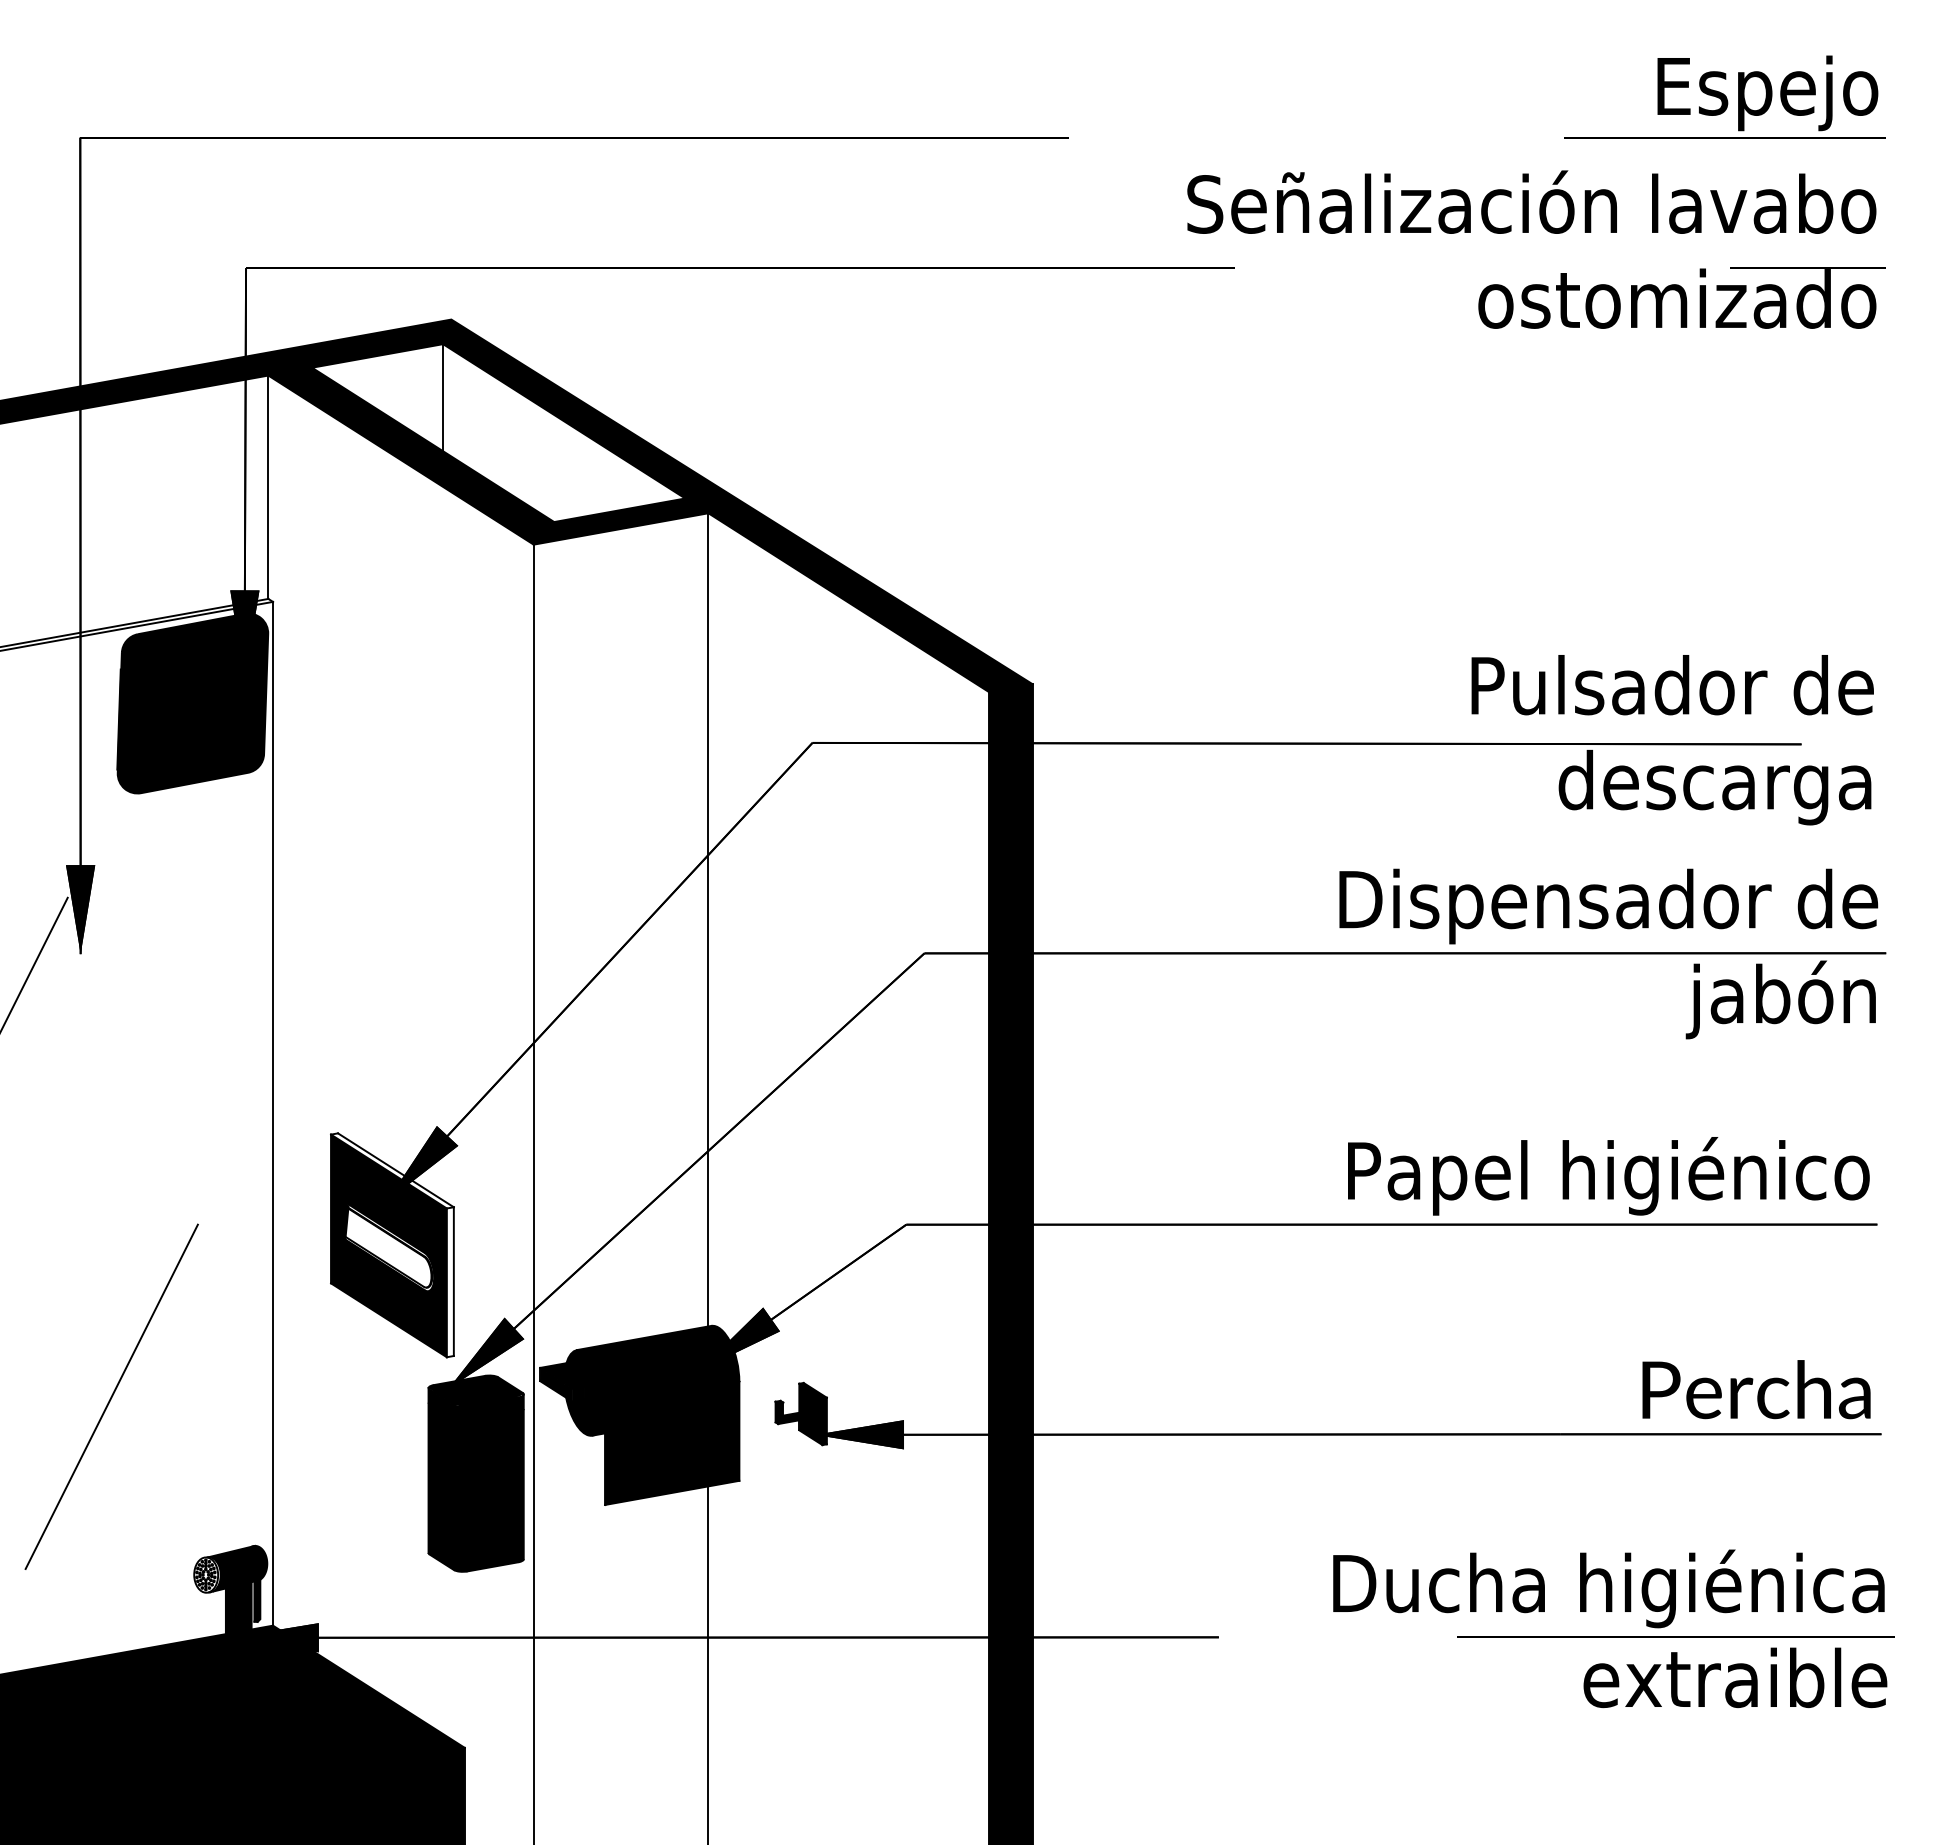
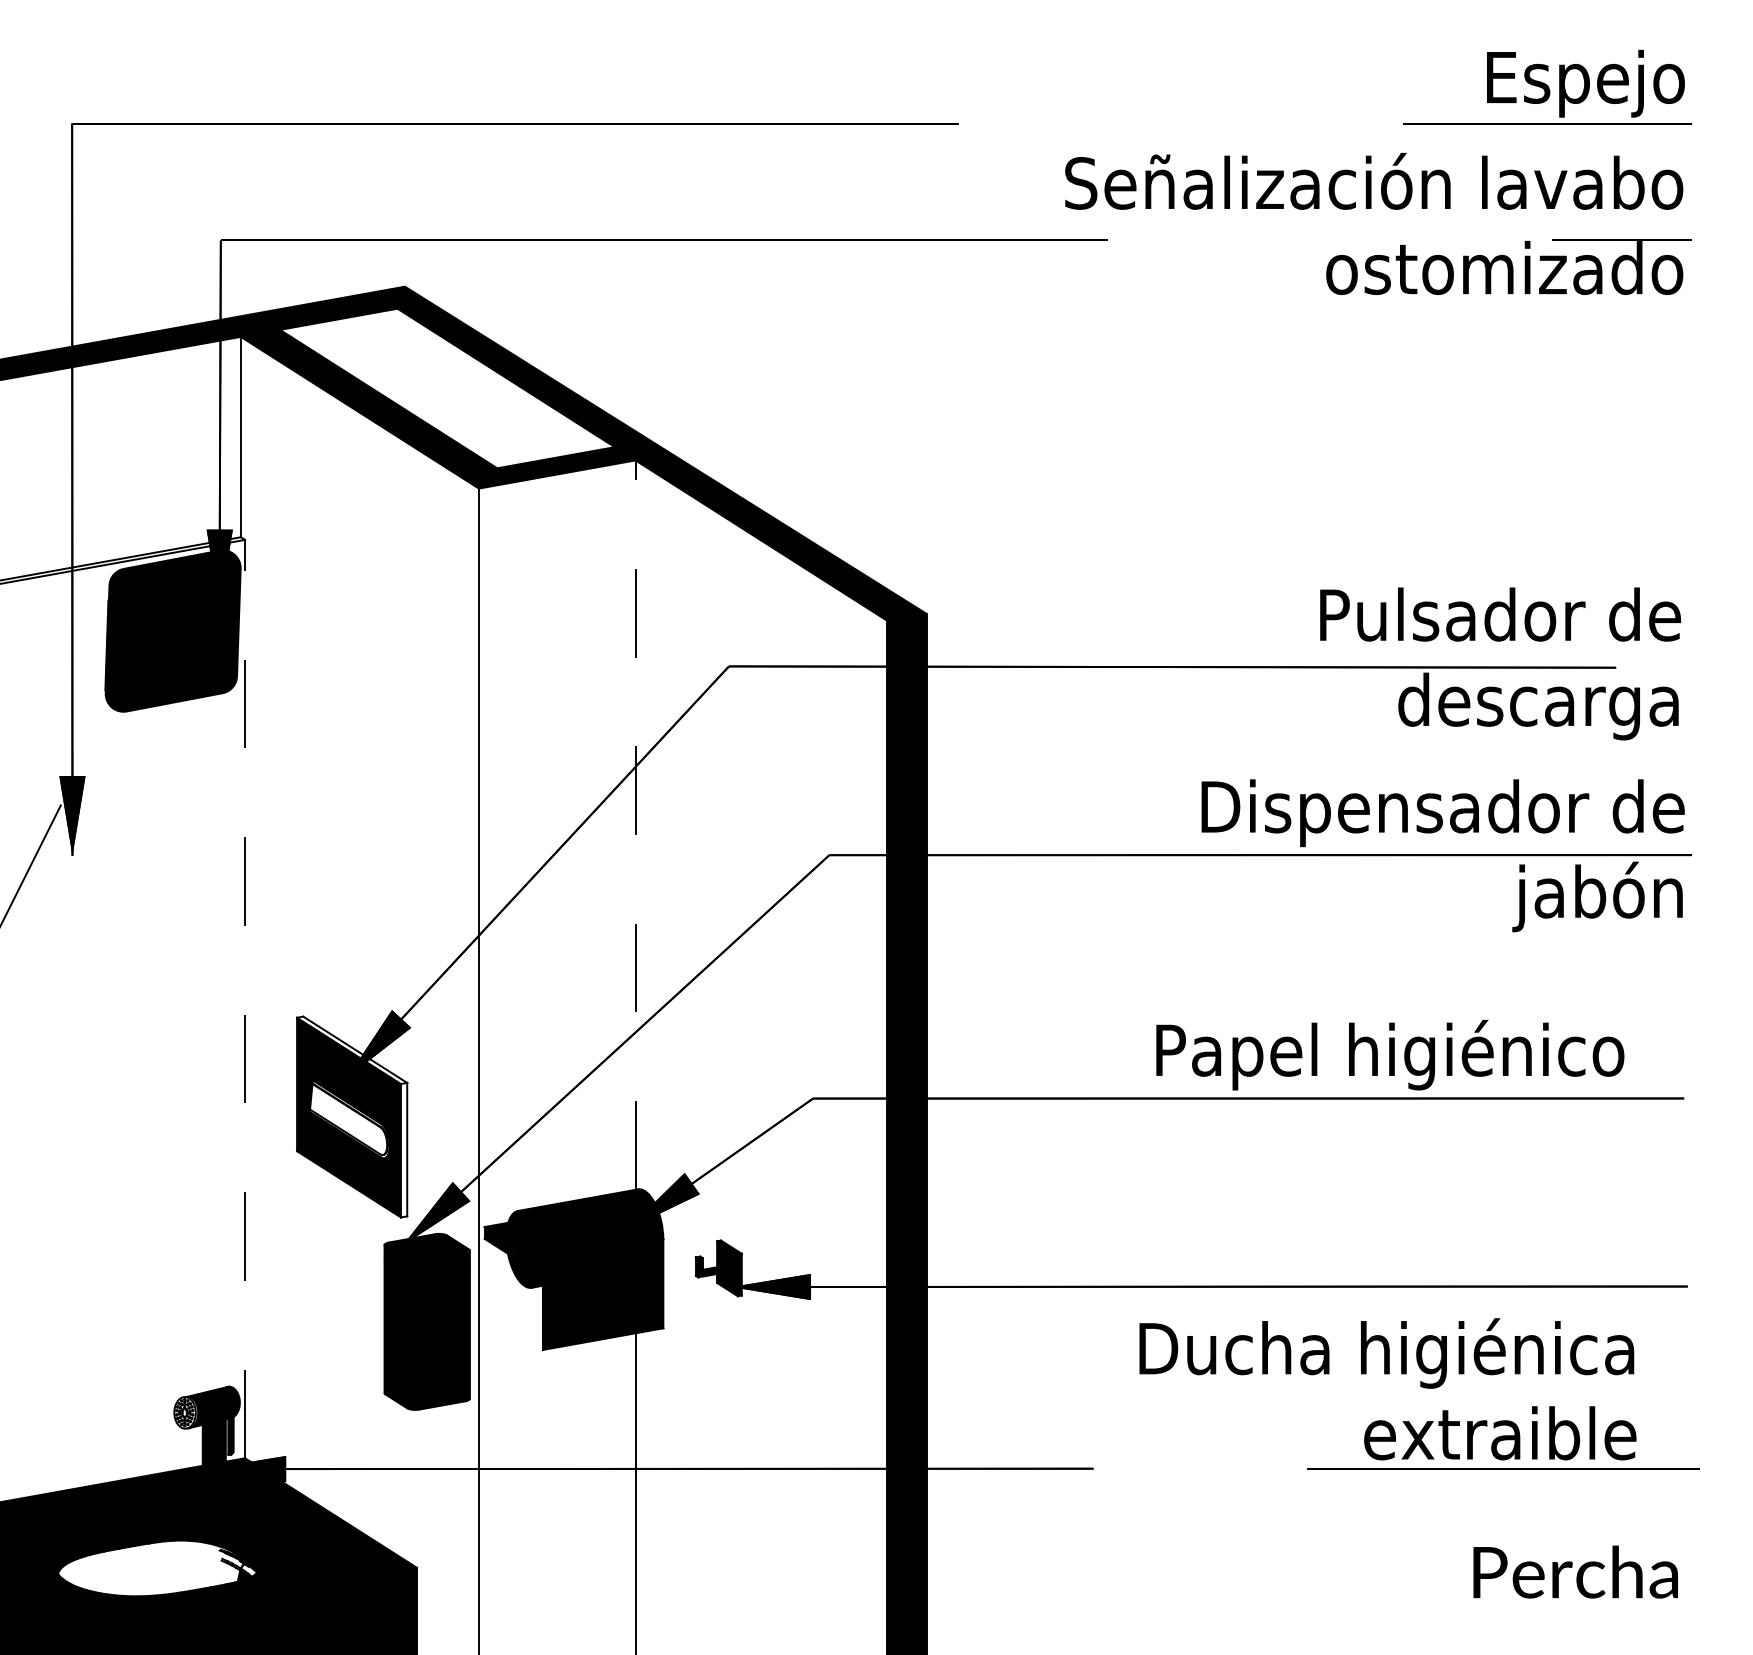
line: (443, 397) -> (397, 356), removed
line: (708, 919) -> (635, 824), solid -> dashed
line: (273, 1113) -> (245, 998), solid -> dashed
text: (1608, 1176) -> (1390, 1055), moved
text: (1756, 1389) -> (1575, 1572), moved
line: (111, 1396) -> (100, 1252), removed
text: (1610, 1628) -> (1388, 1389), moved
fill: (175, 1748) -> (157, 1568), removed

